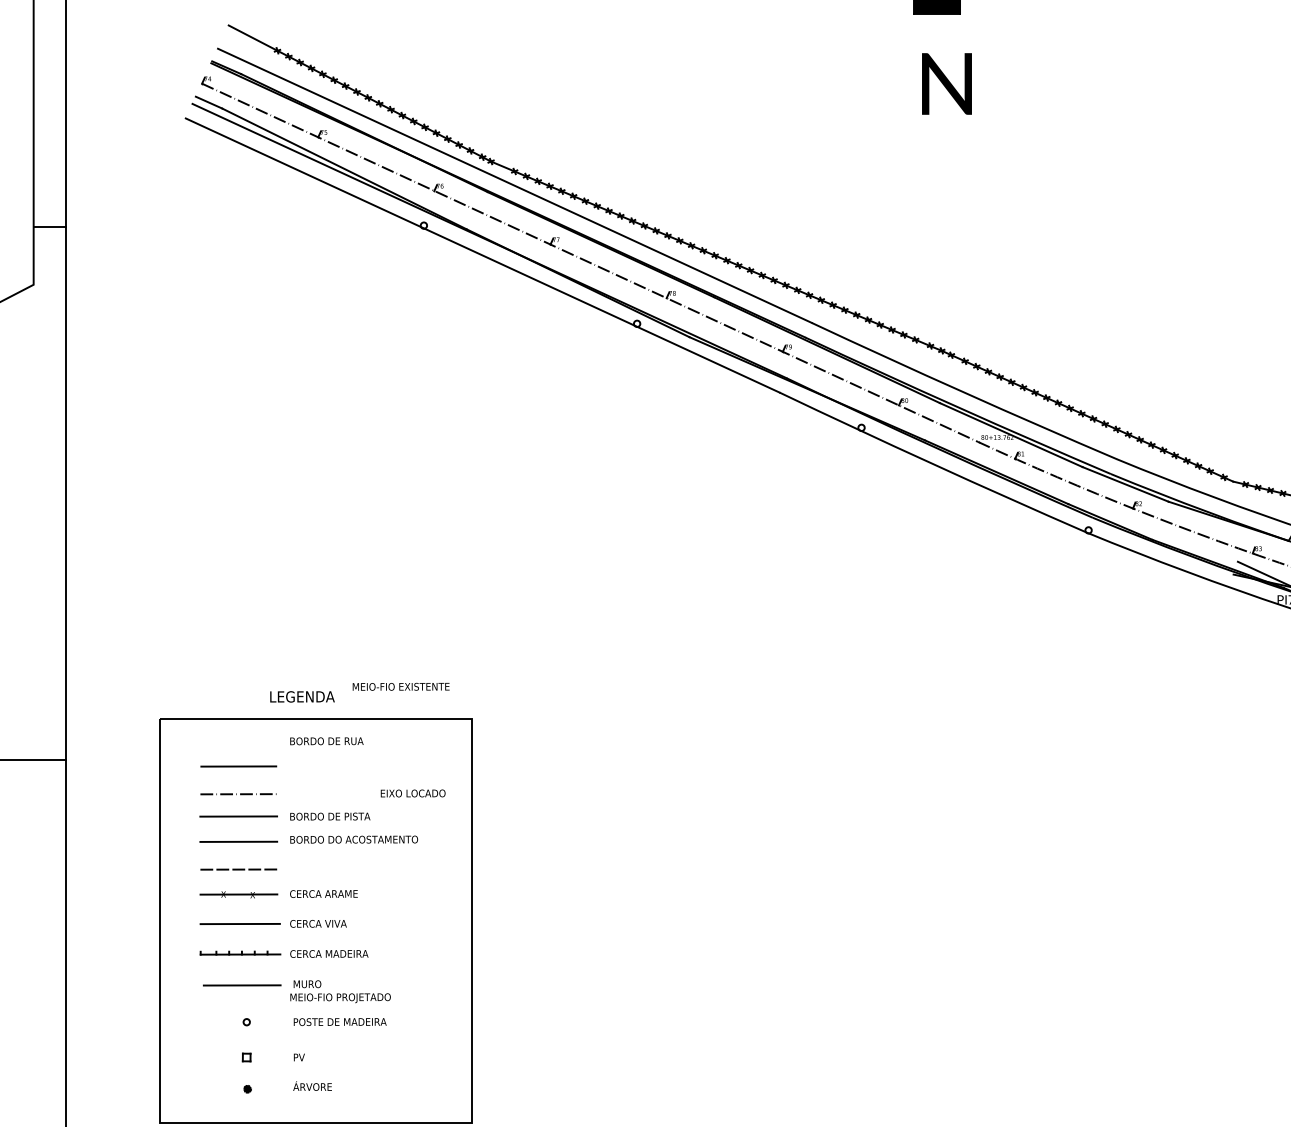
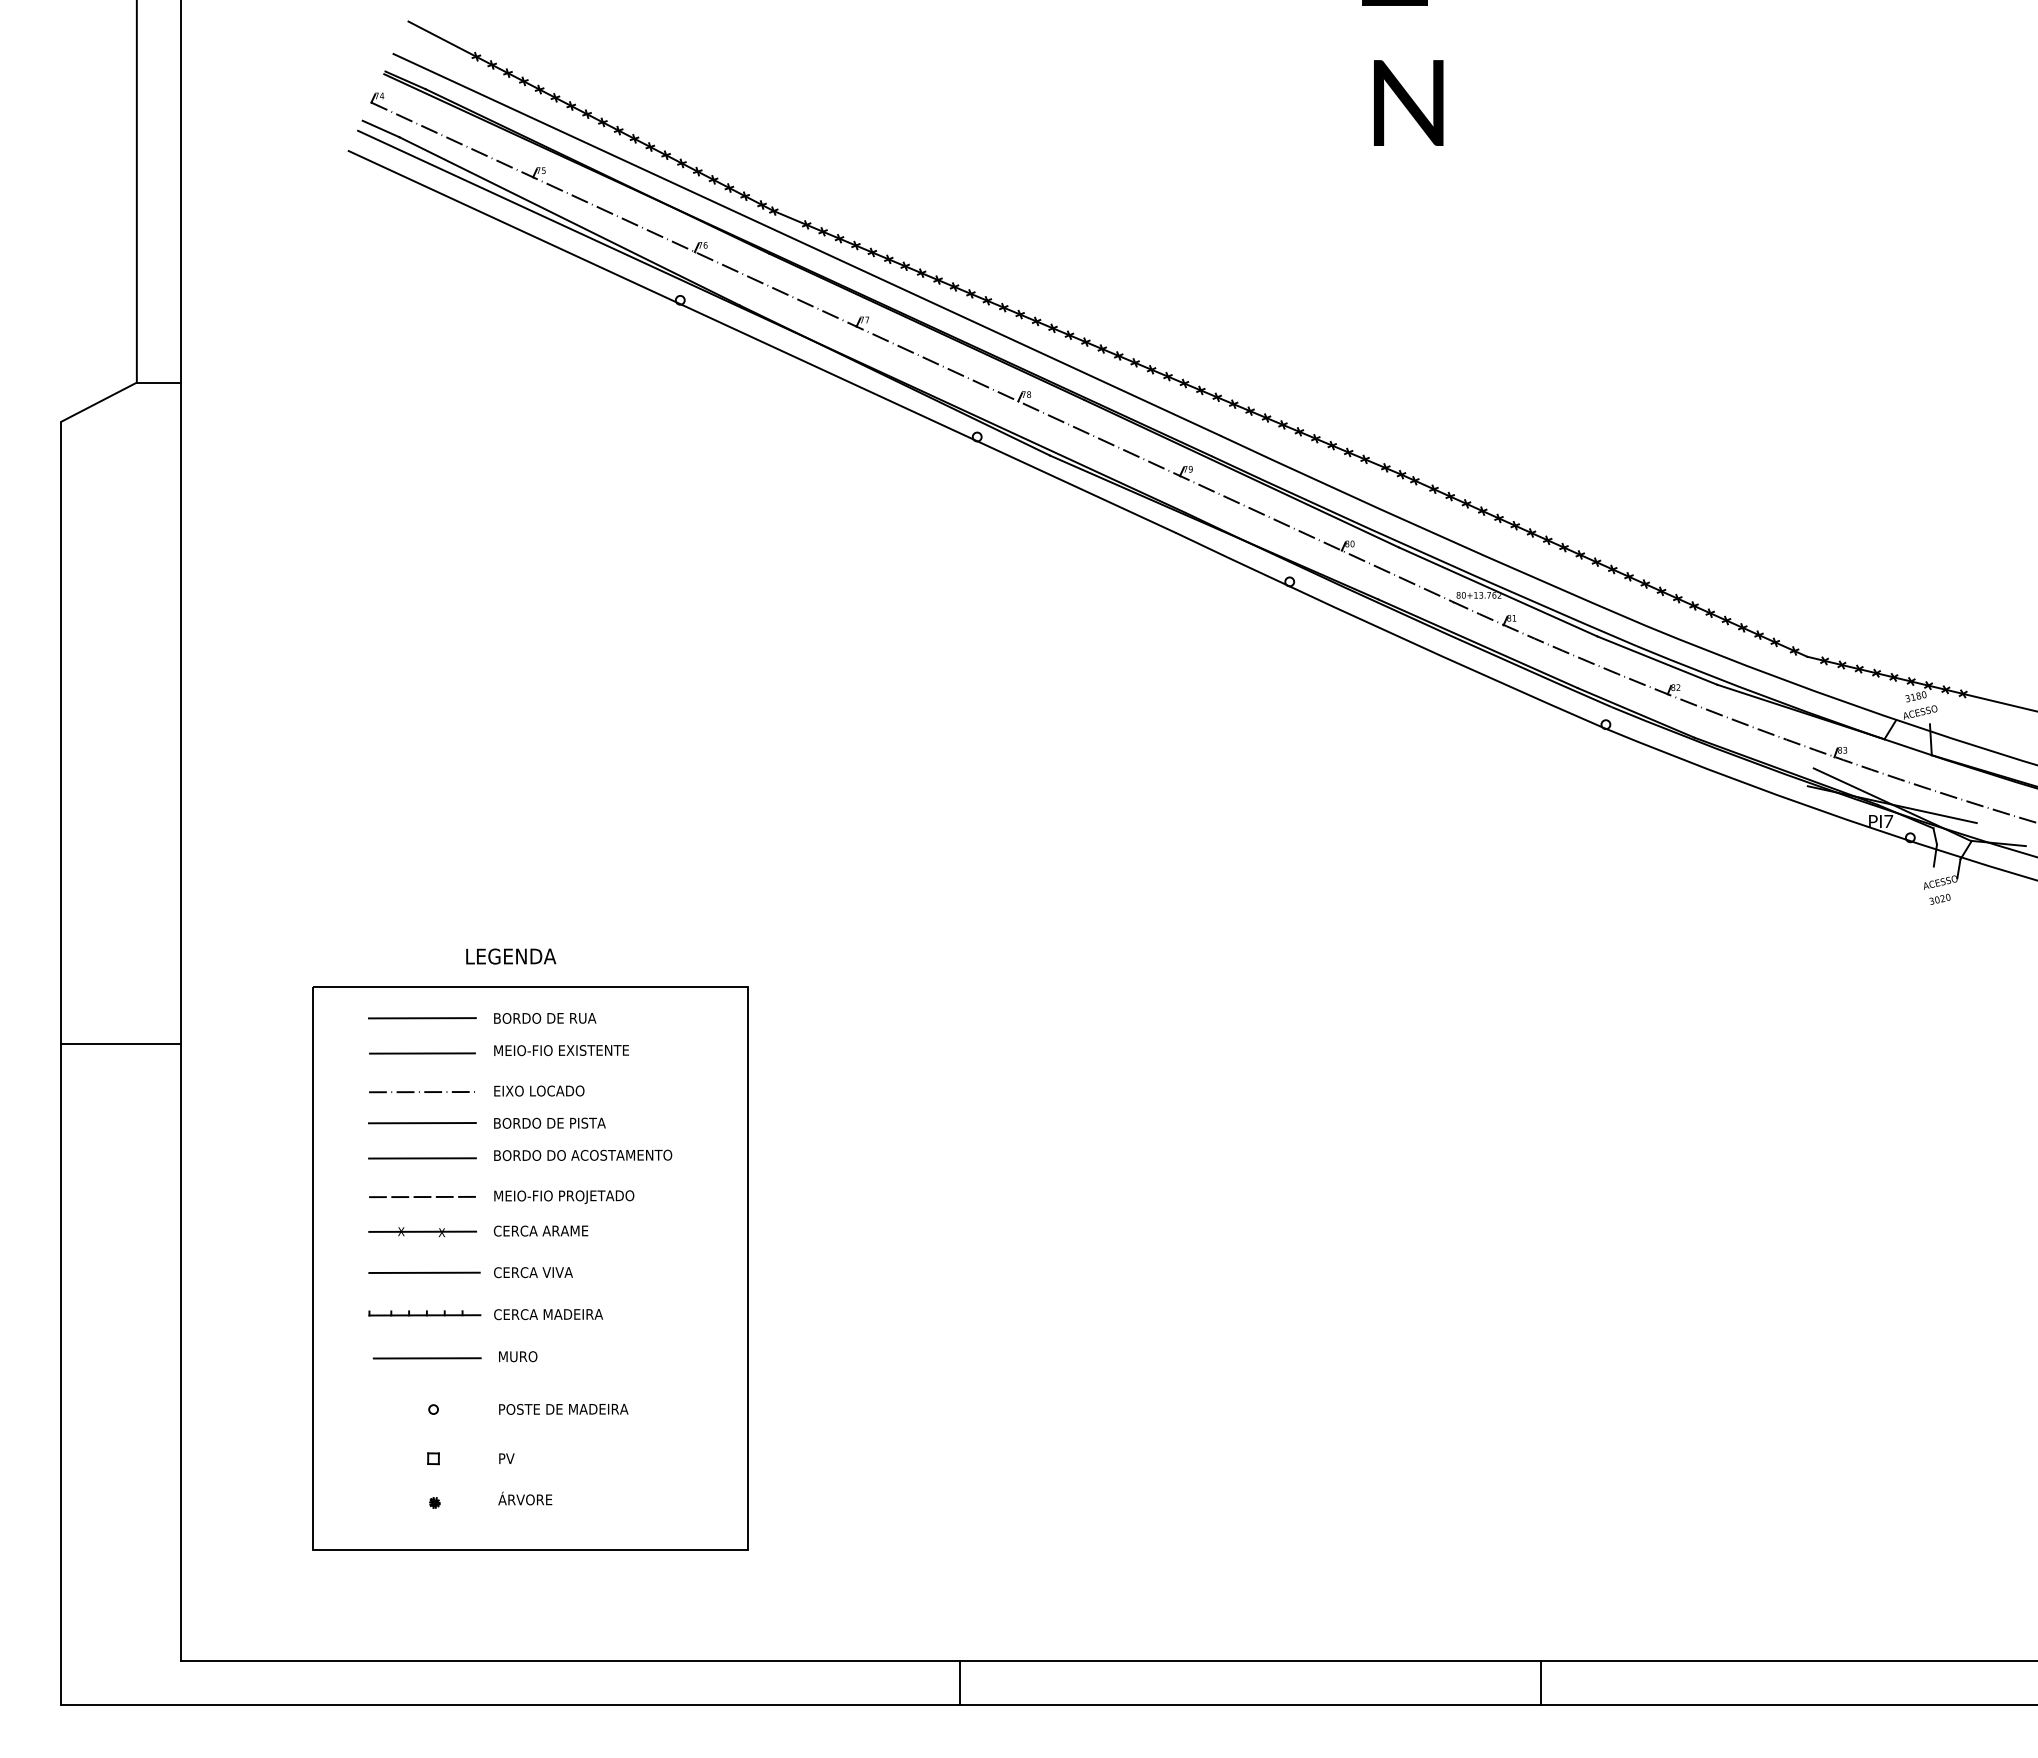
line: (49, 226) -> (158, 382), moved
text: (401, 686) -> (561, 1050), moved
line: (238, 741) -> (421, 1018), added
text: (413, 793) -> (539, 1090), moved
text: (340, 997) -> (564, 1196), moved

